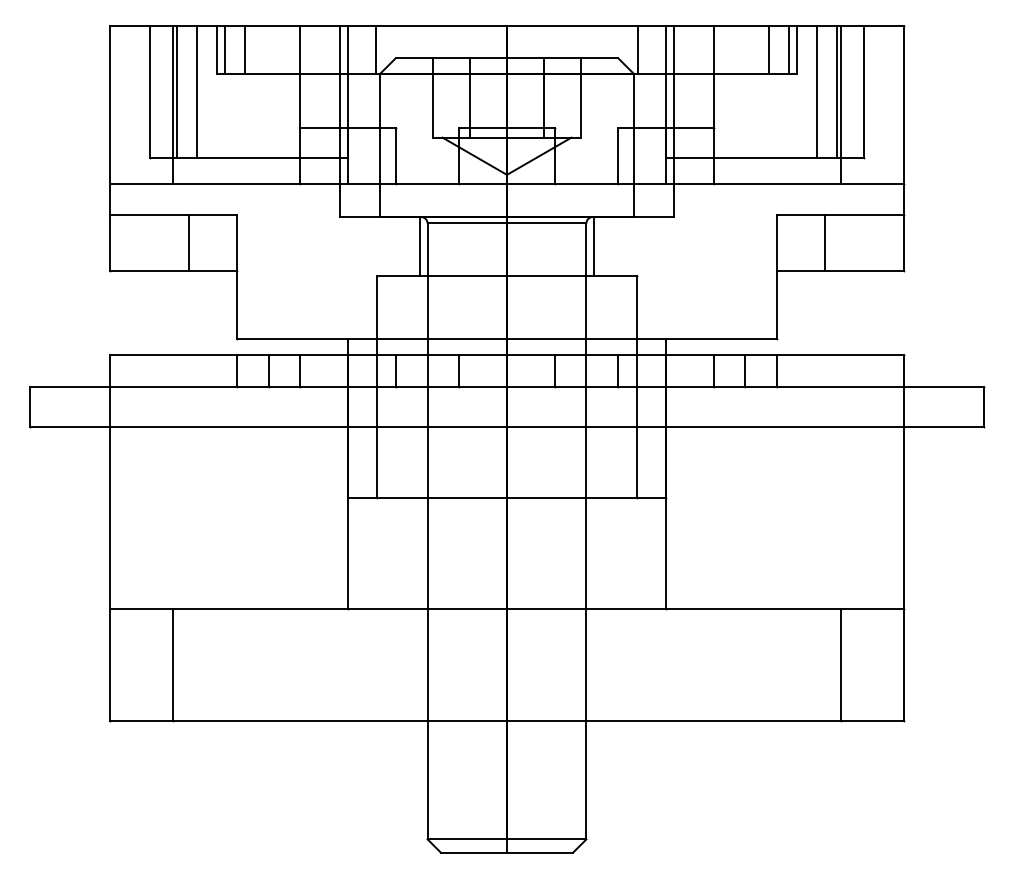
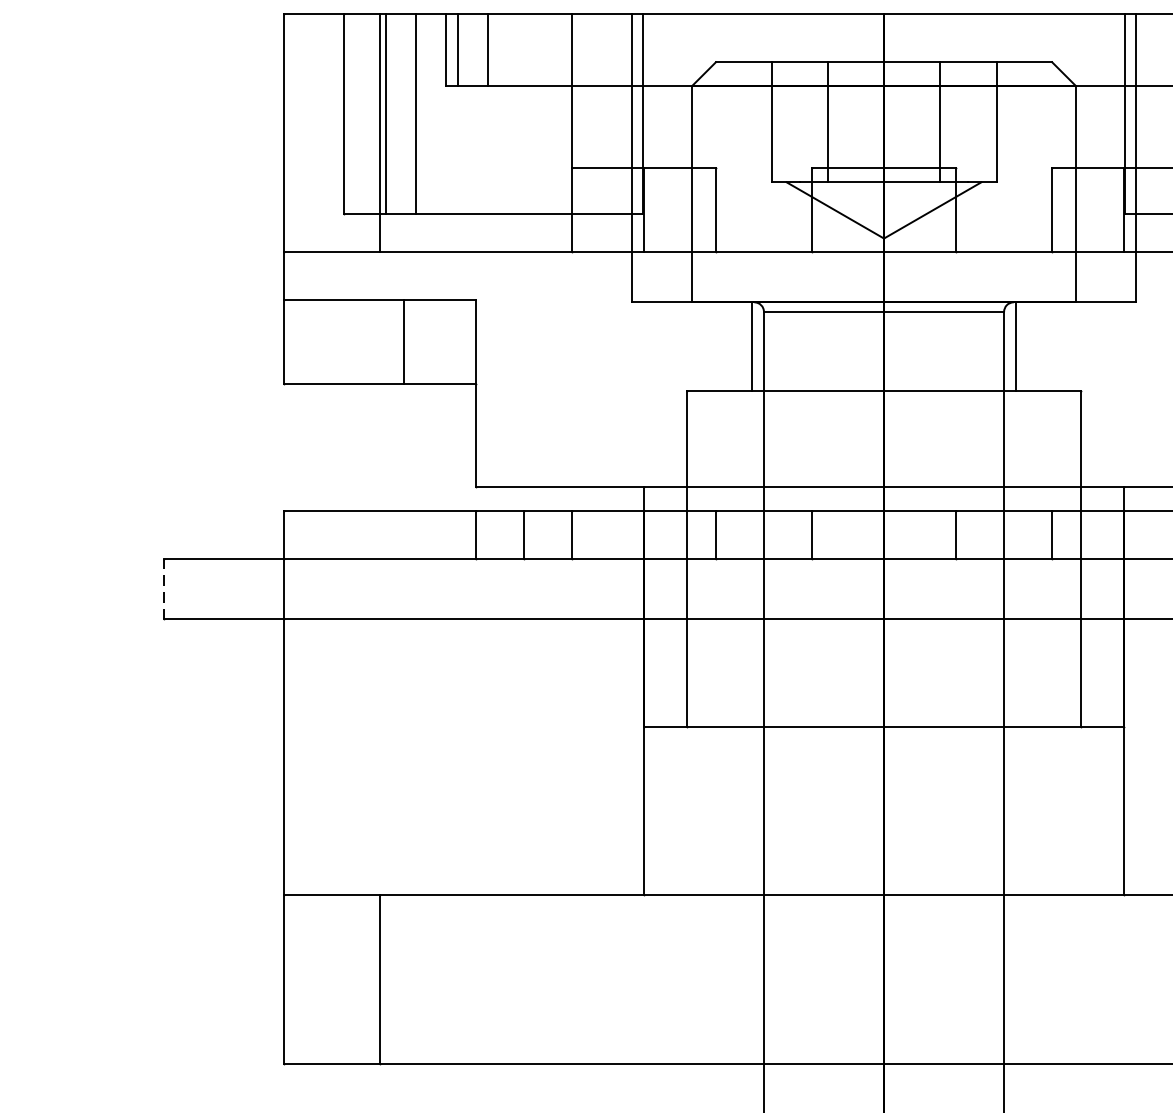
line: (375, 50) -> (685, 50), removed
line: (638, 50) -> (1082, 50), removed
line: (30, 406) -> (163, 588), solid -> dashed

